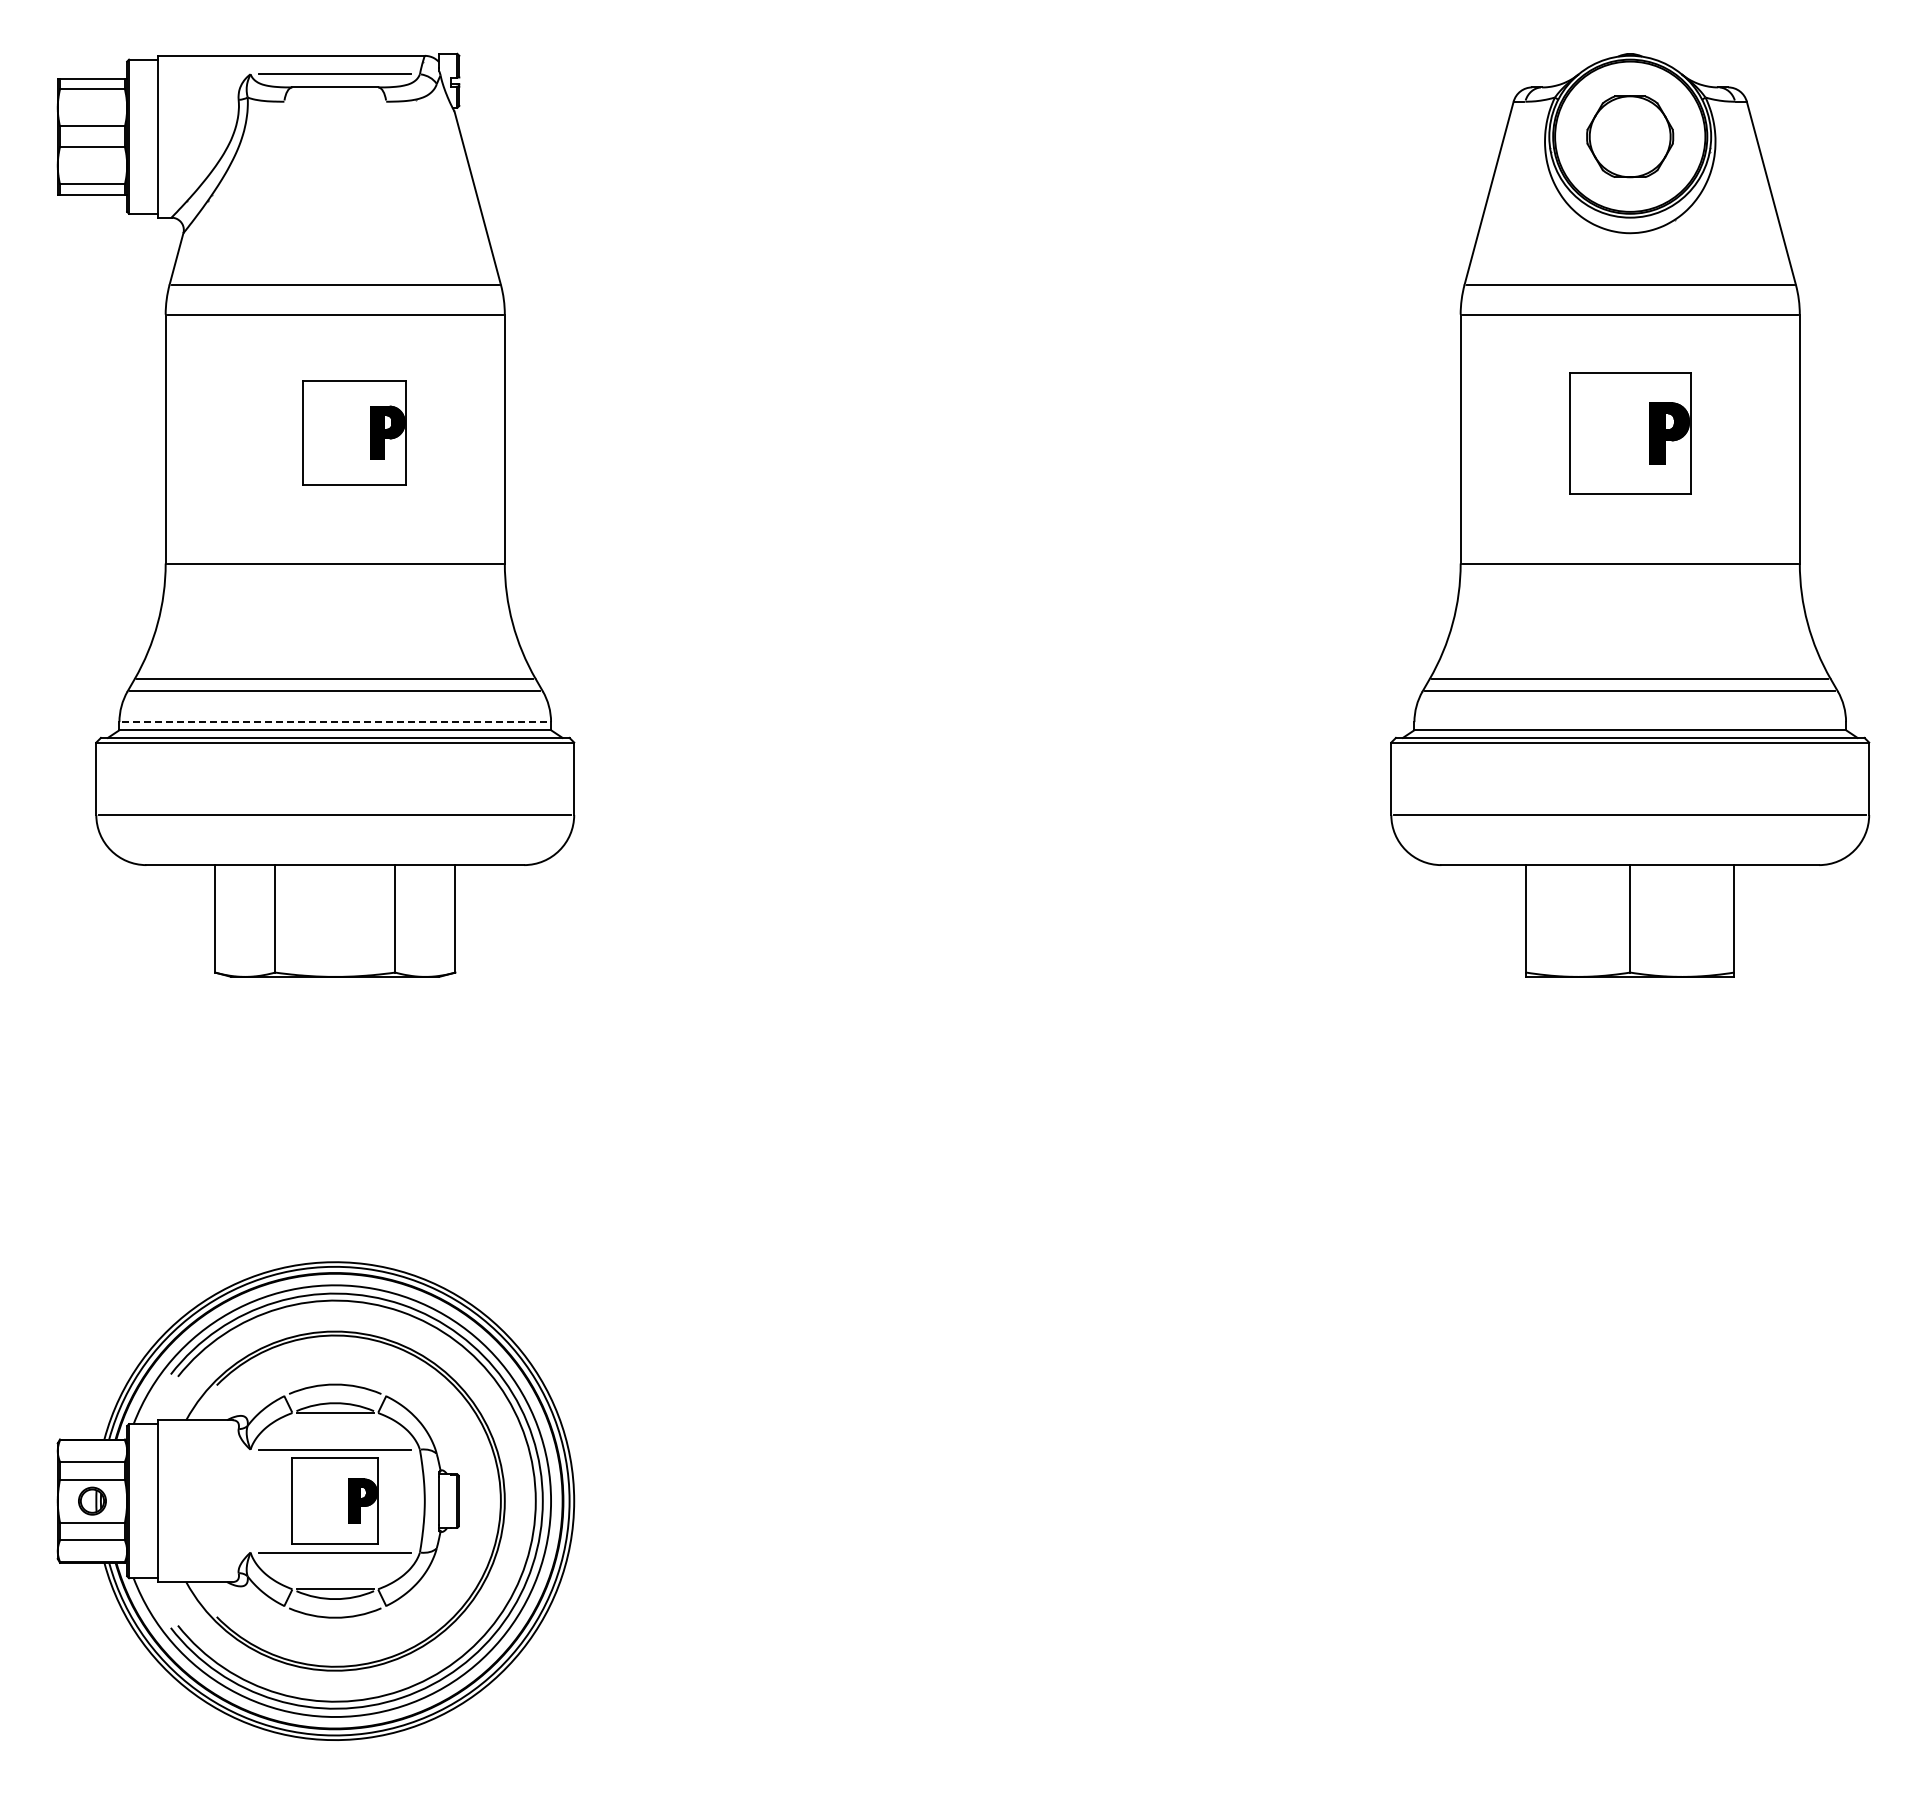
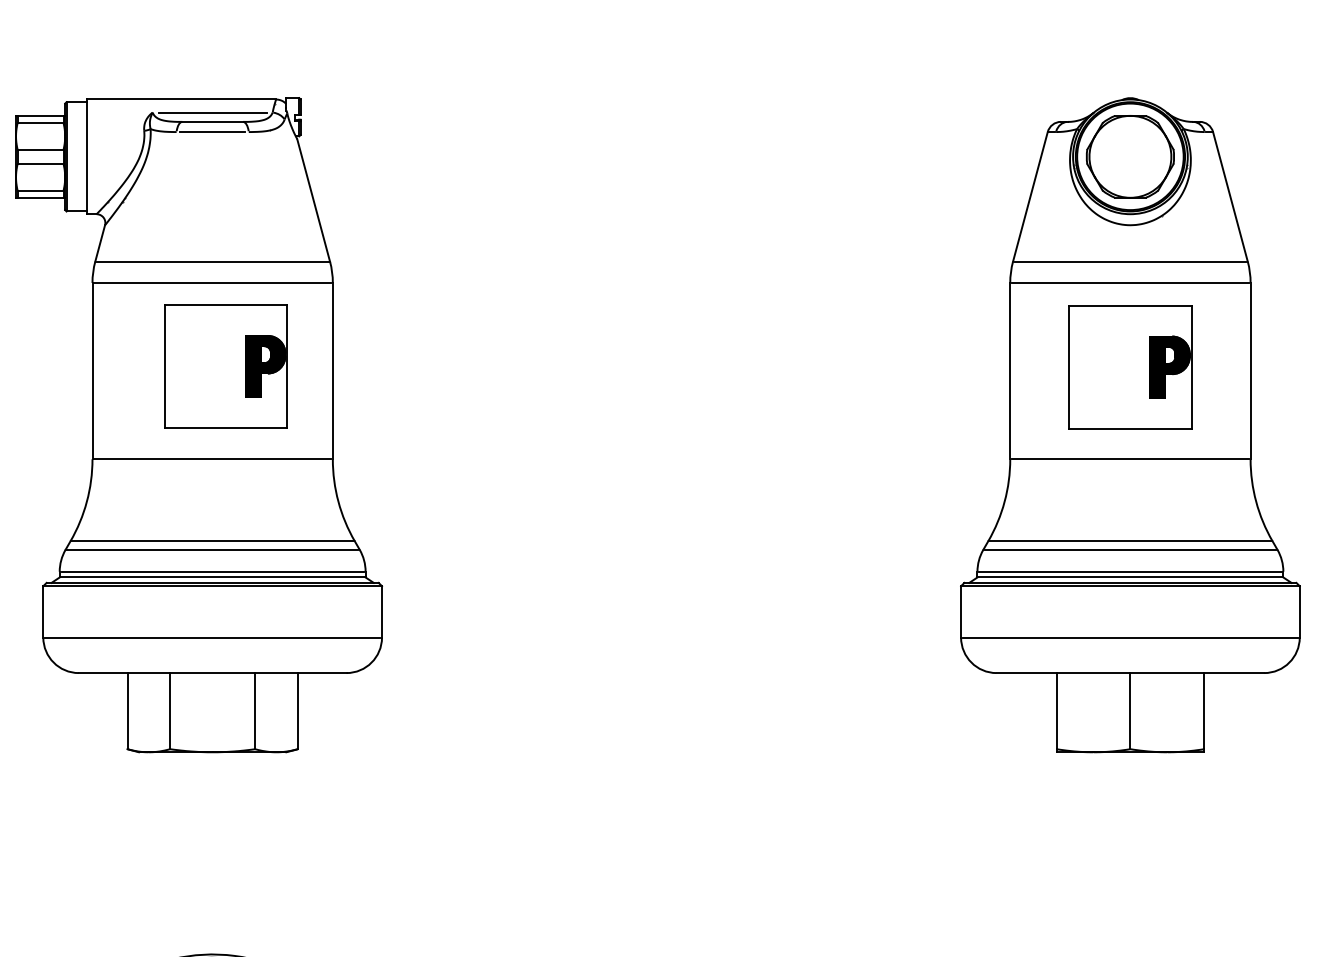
line: (335, 101) -> (212, 131), added
part: (1629, 136) -> (1129, 156), size x1.43
part: (354, 432) -> (226, 366), size x1.67
part: (1630, 433) -> (1130, 367), size x1.43
line: (335, 722) -> (212, 571), dashed -> solid
line: (1630, 722) -> (1130, 571), added

